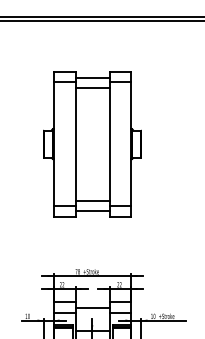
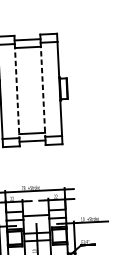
line: (75, 144) -> (17, 91), solid -> dashed
line: (109, 144) -> (43, 90), solid -> dashed

